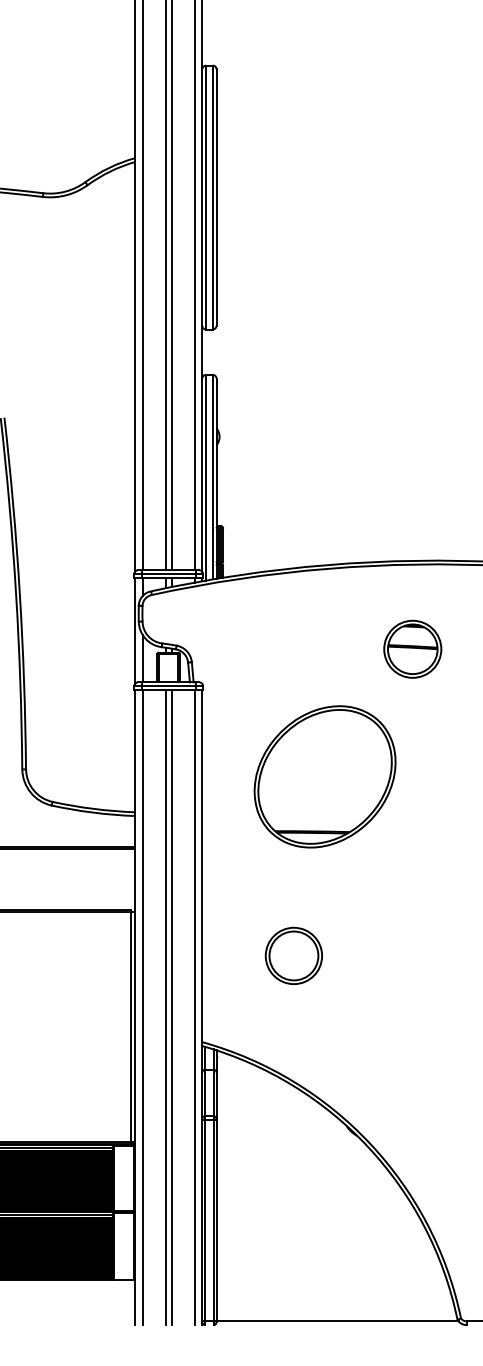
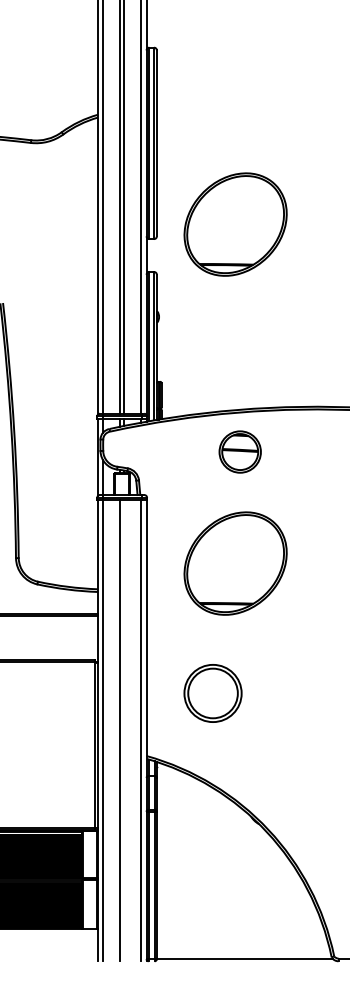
part: (324, 309) -> (235, 224), added
part: (411, 648) -> (239, 451), moved
part: (293, 955) -> (212, 693), size x1.4
line: (171, 1006) -> (124, 730), removed

